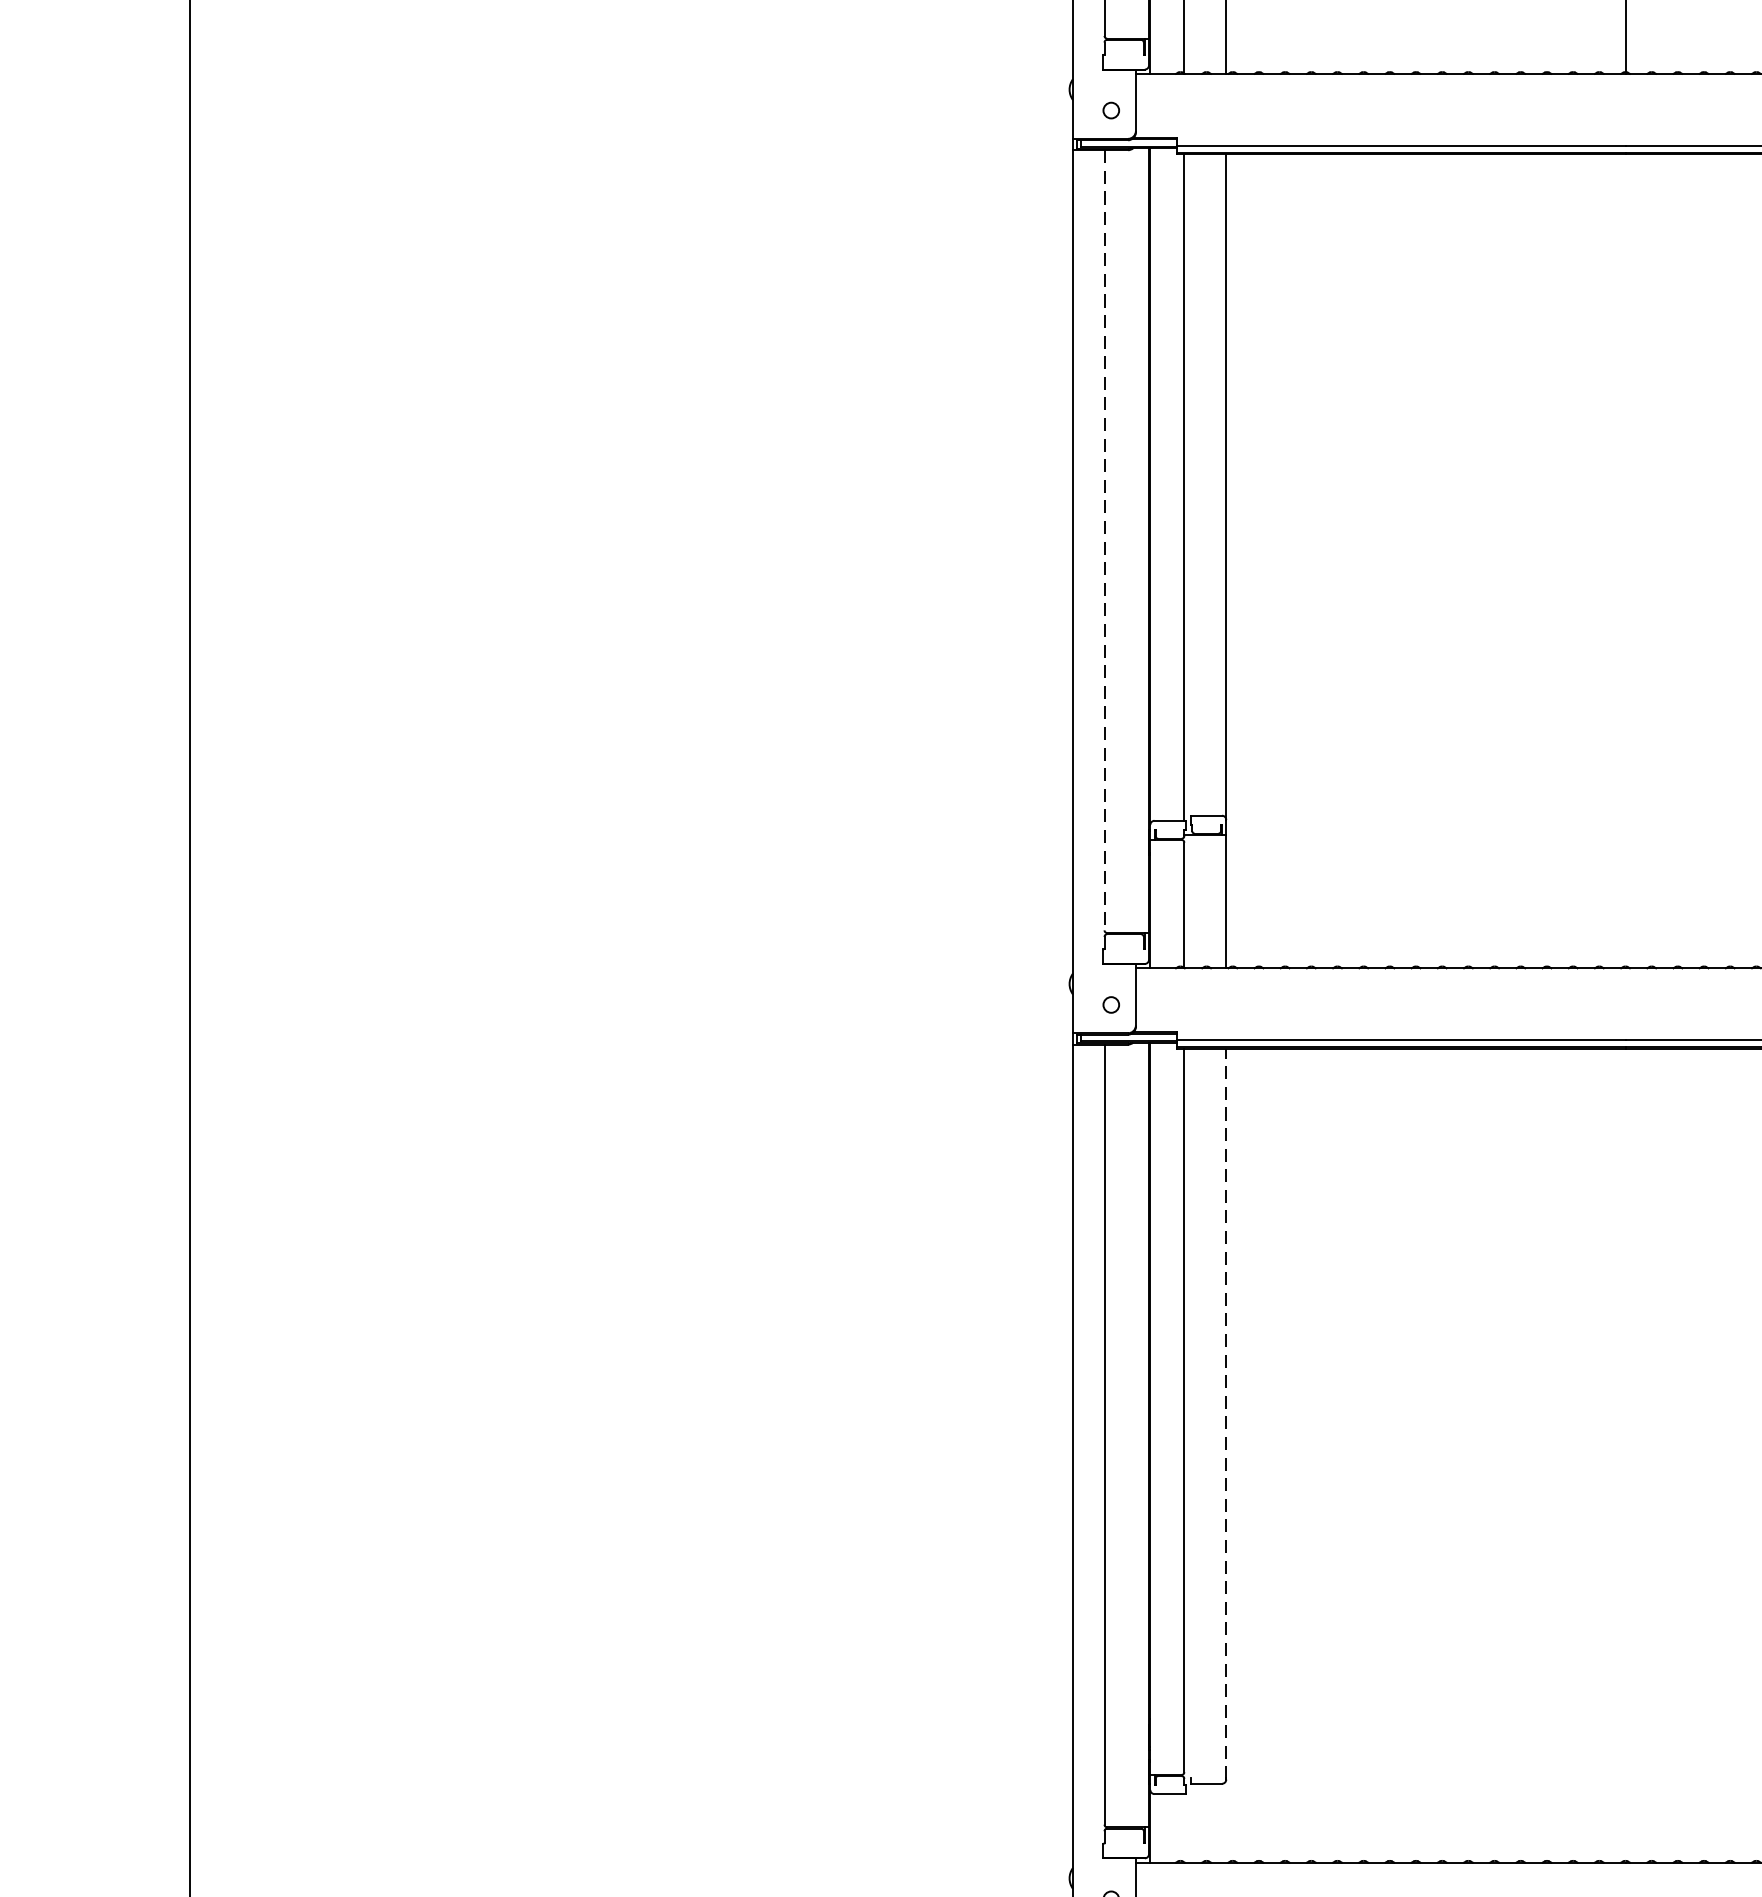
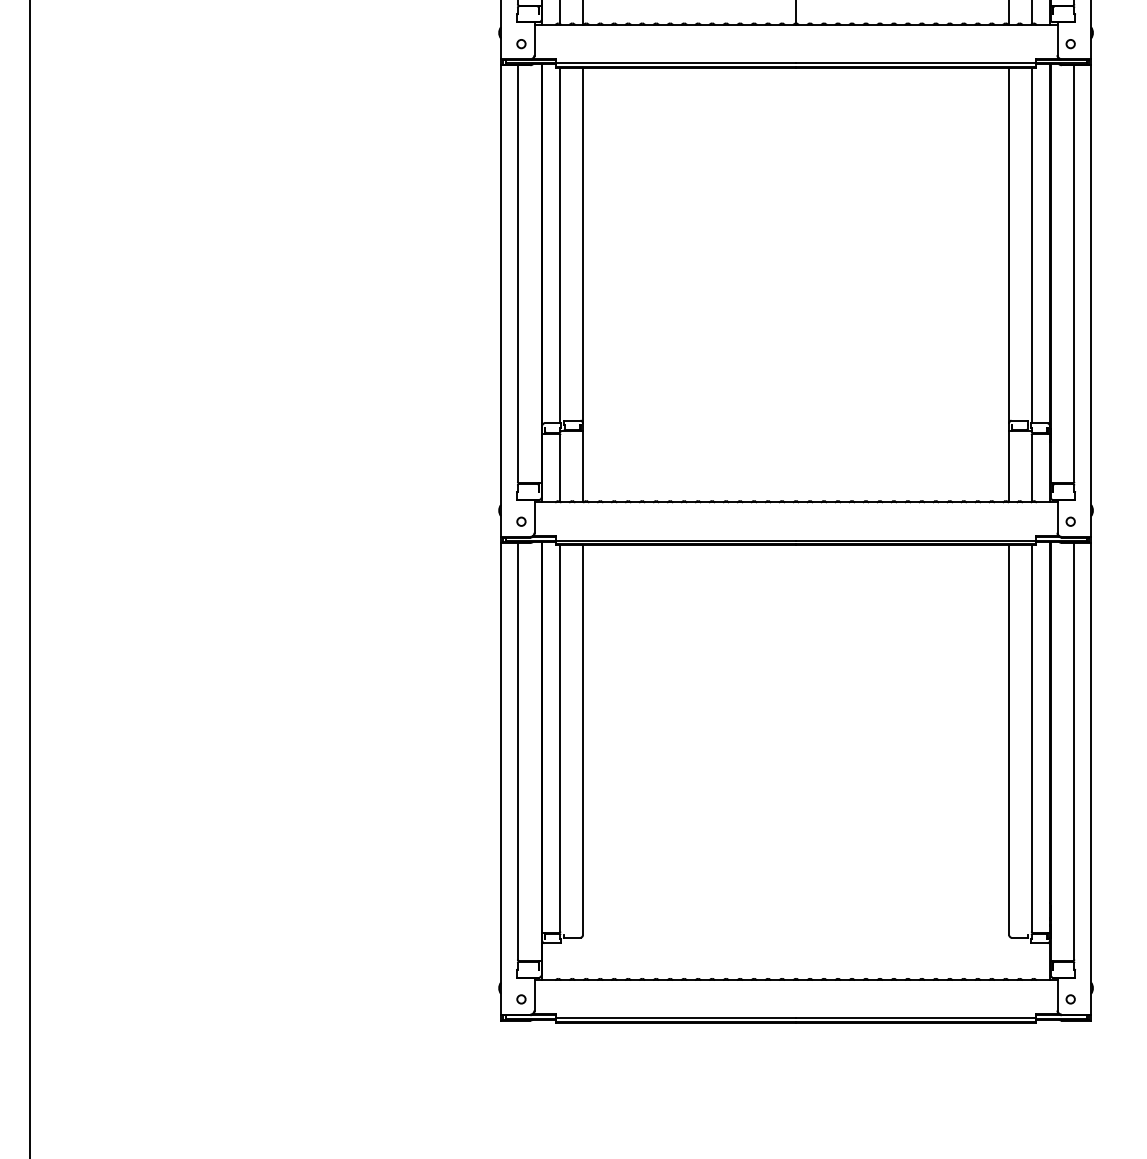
line: (1103, 542) -> (517, 274), dashed -> solid
line: (1225, 1412) -> (582, 739), dashed -> solid

